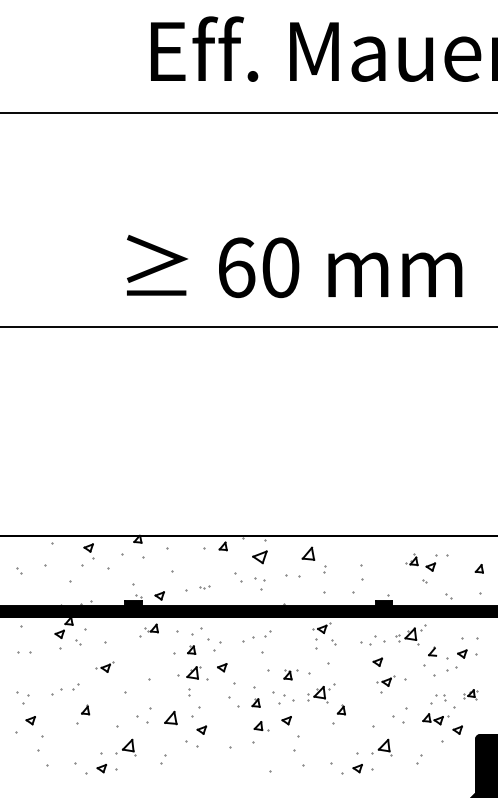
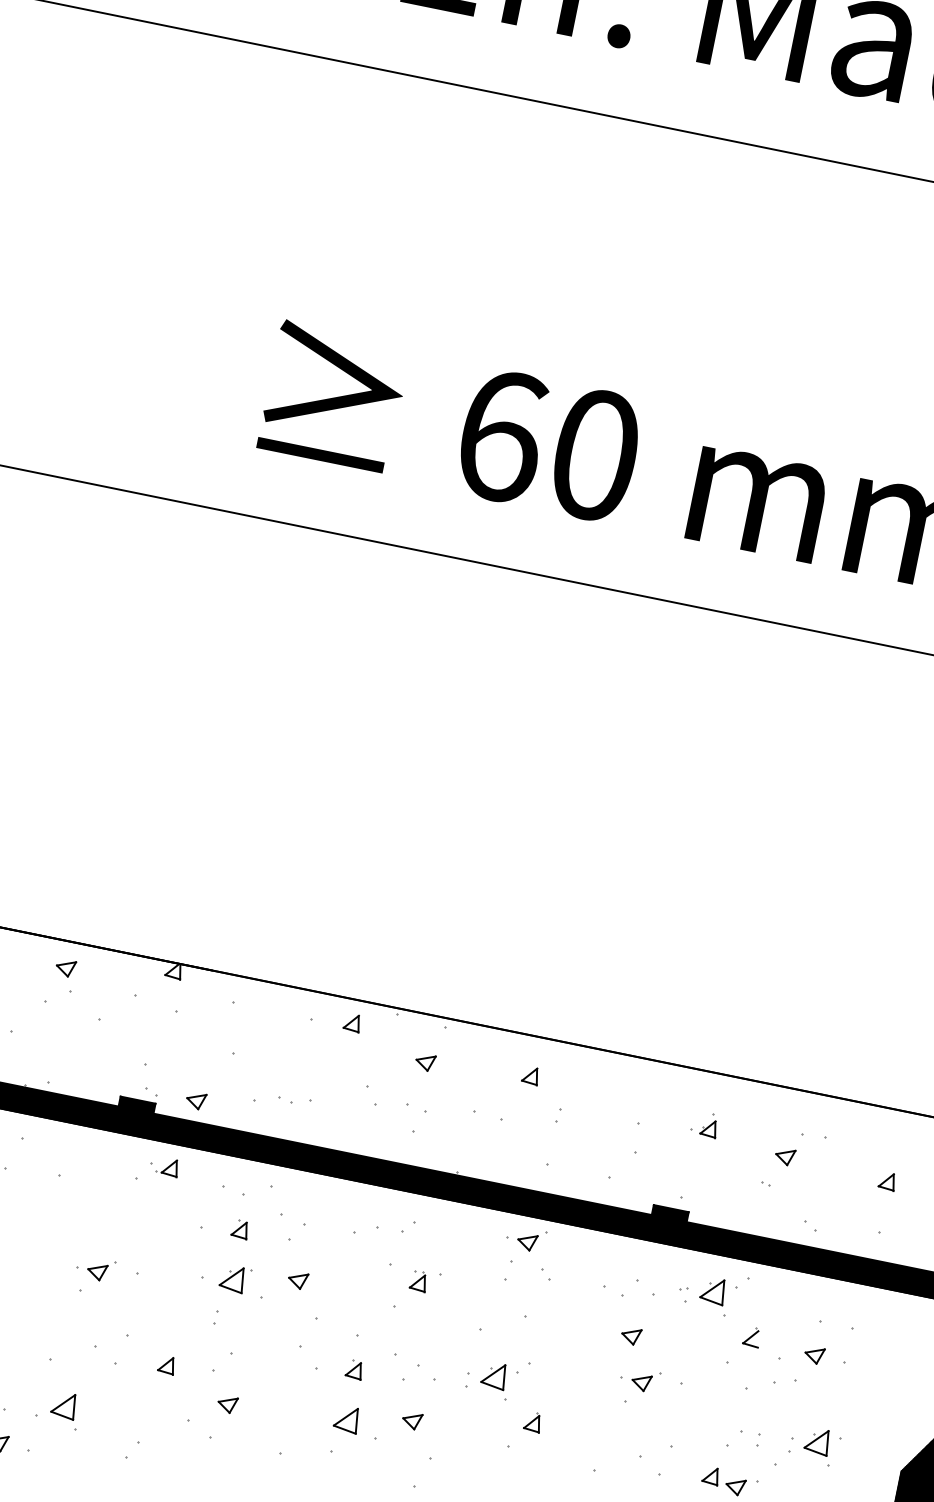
part: (308, 553) -> (530, 1074), size x0.62
part: (259, 557) -> (424, 1062), size x0.62
part: (411, 559) -> (704, 1123), moved
part: (204, 586) -> (295, 1100), size x1.67
part: (184, 633) -> (232, 1191), size x0.62
part: (104, 666) -> (95, 1267), moved
part: (290, 674) -> (424, 1281), moved
part: (470, 694) -> (814, 1444), size x1.67
part: (170, 717) -> (166, 1363), size x0.62
part: (261, 726) -> (355, 1422), size x1.43

